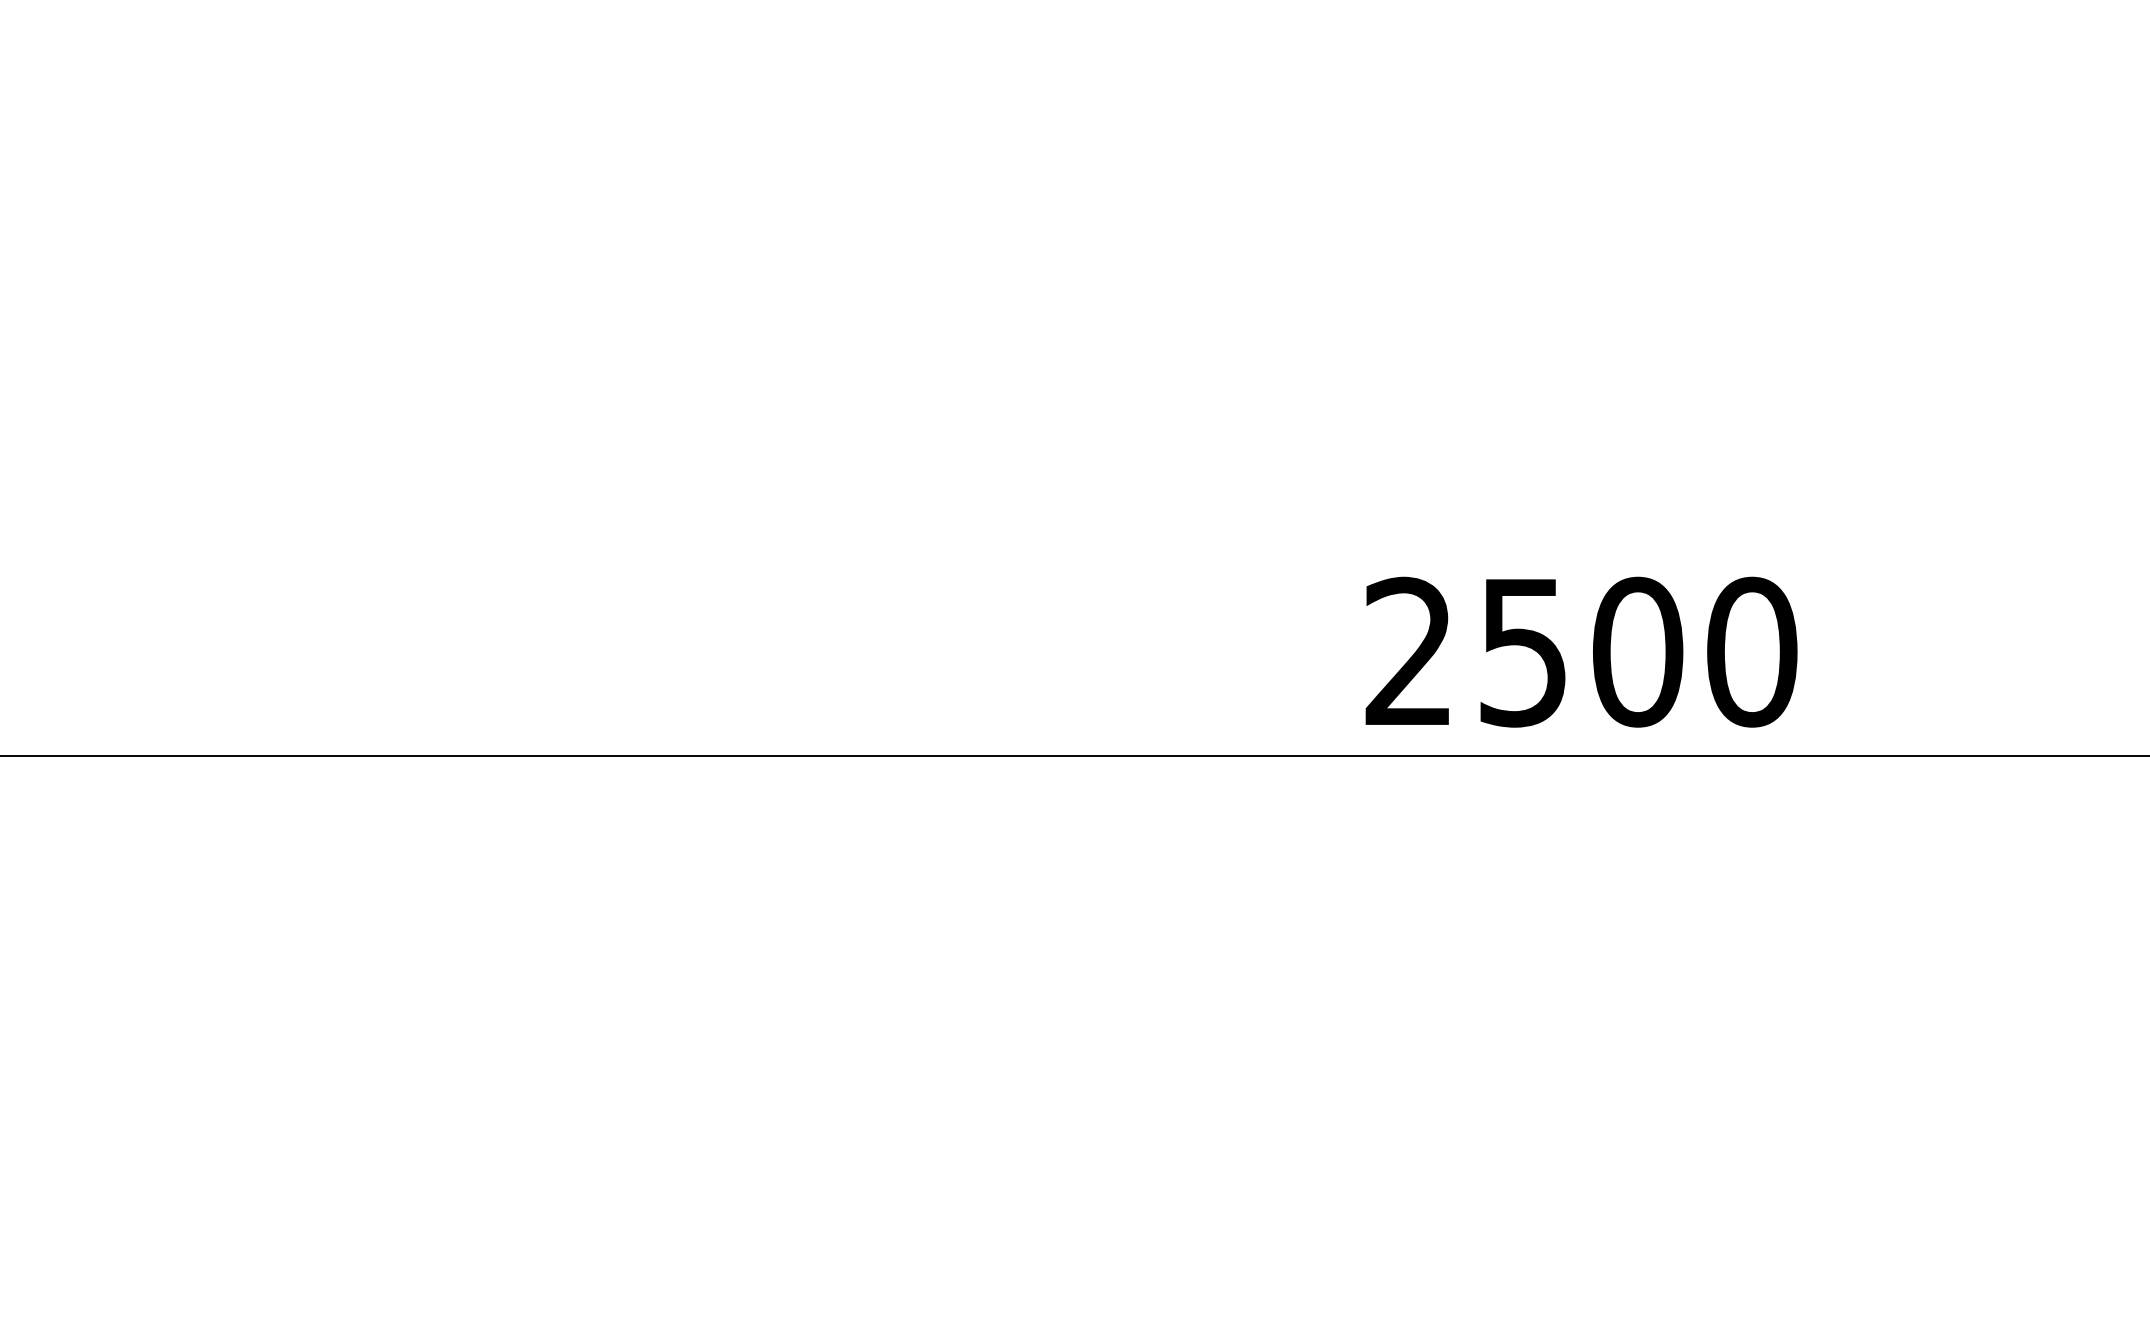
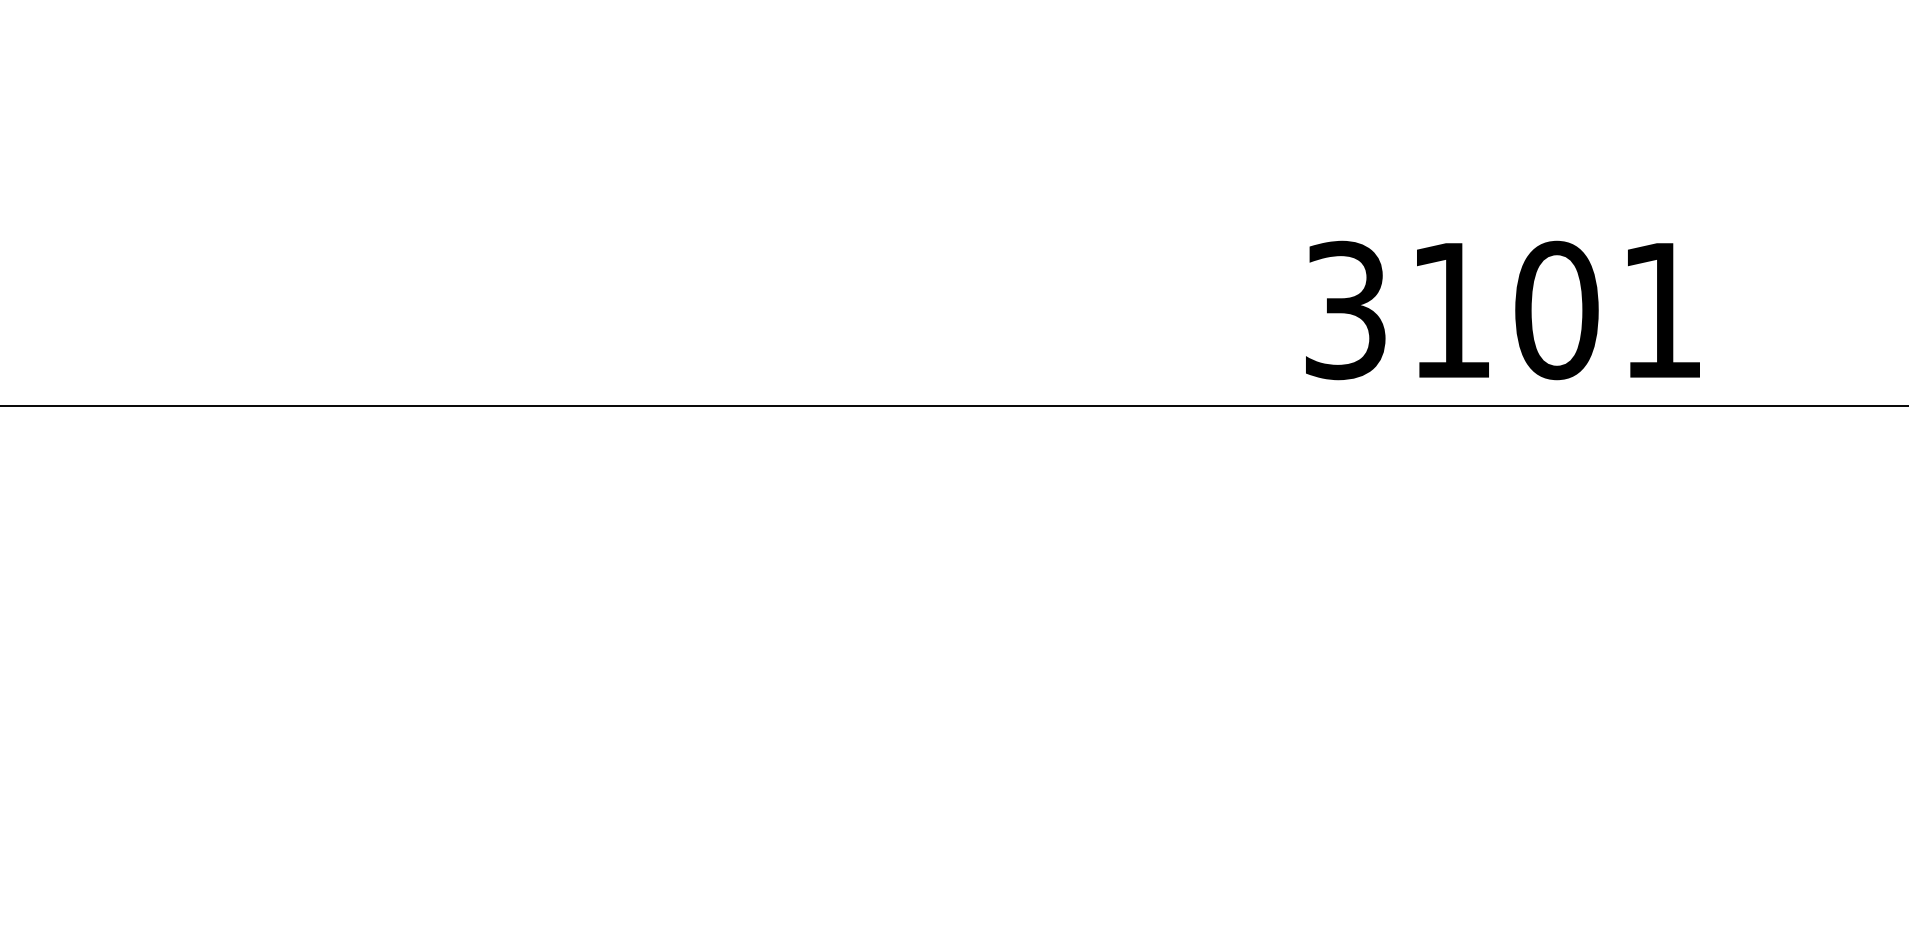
text: (1581, 651) -> (1504, 309), 2500 -> 3101

